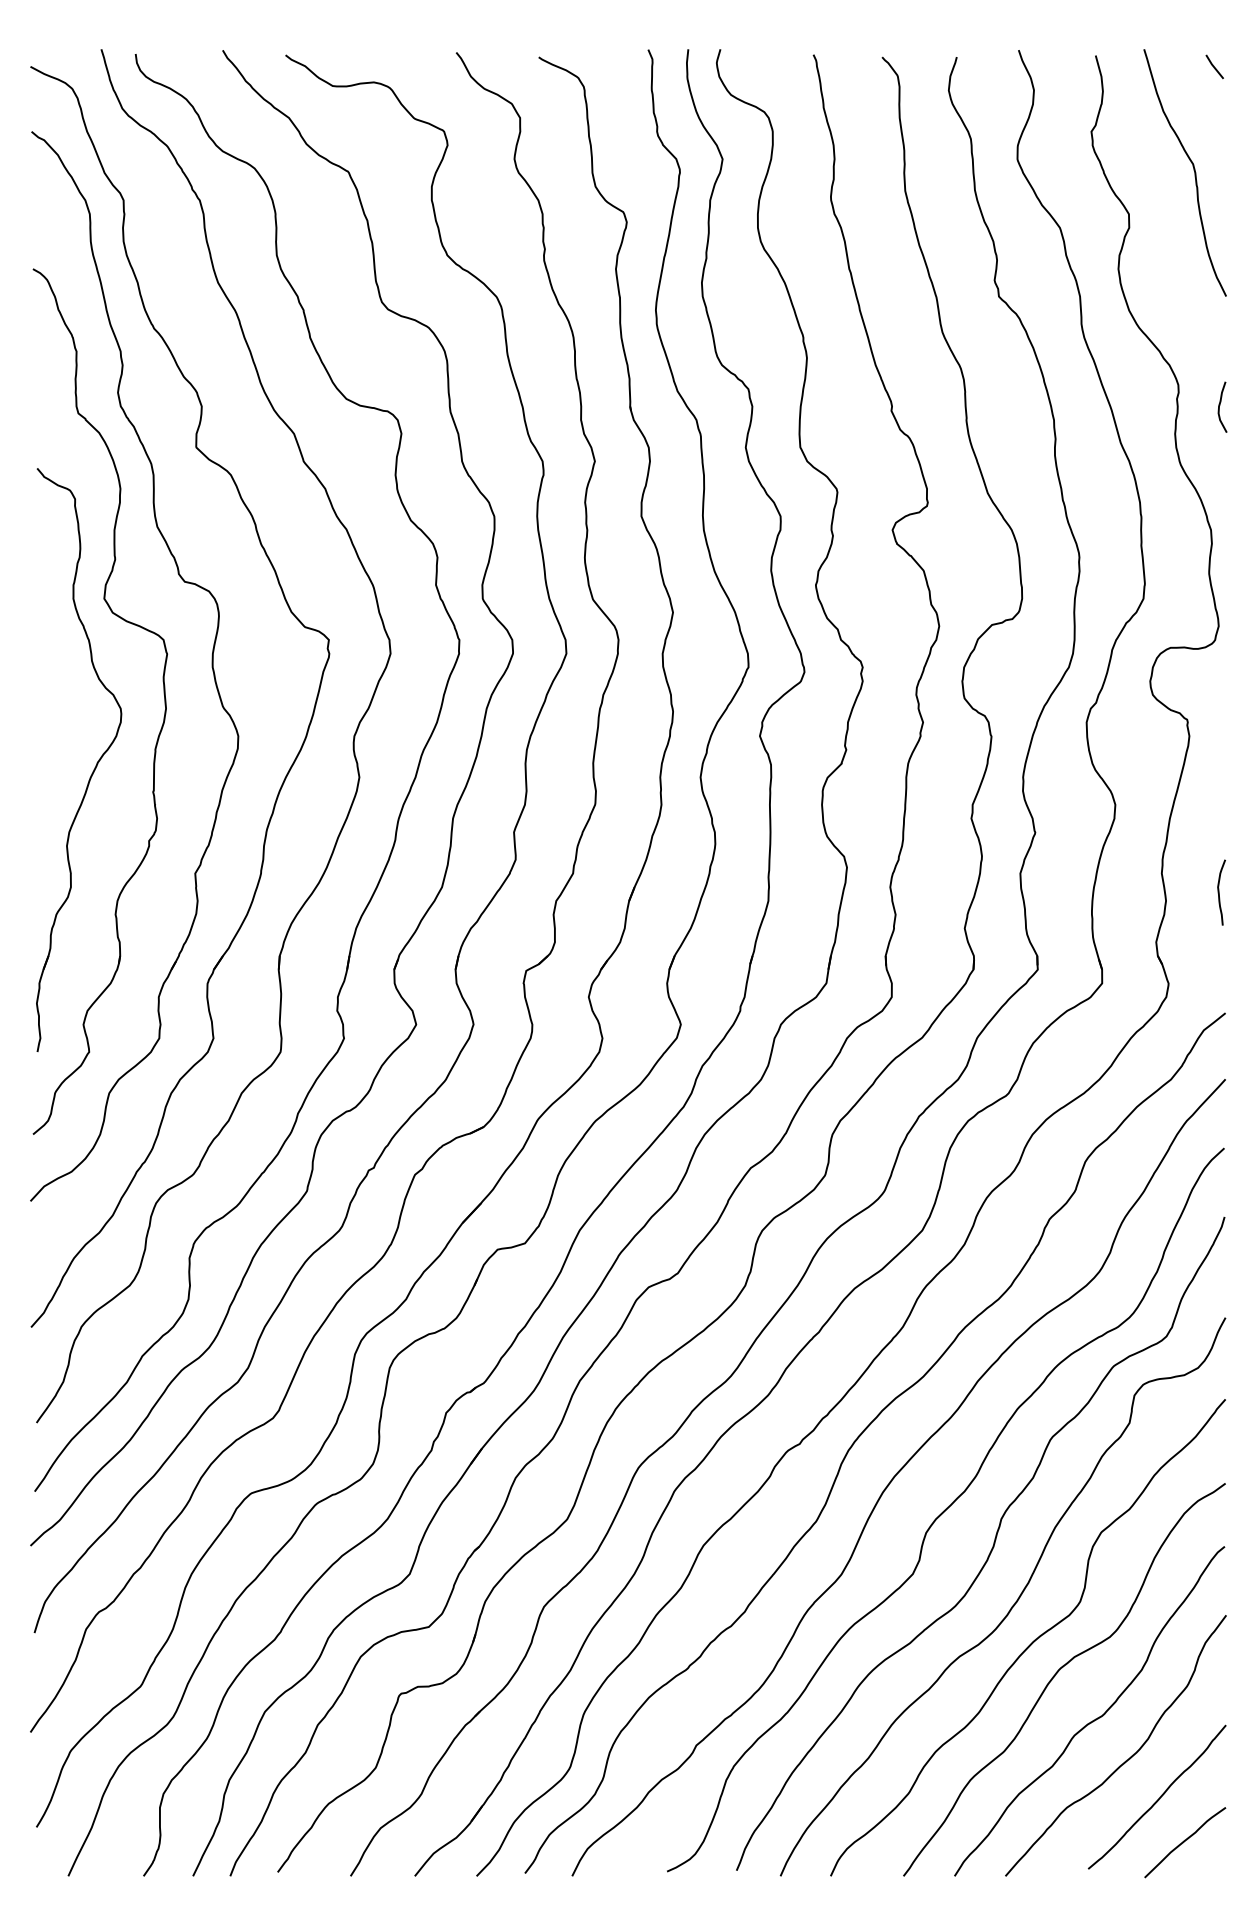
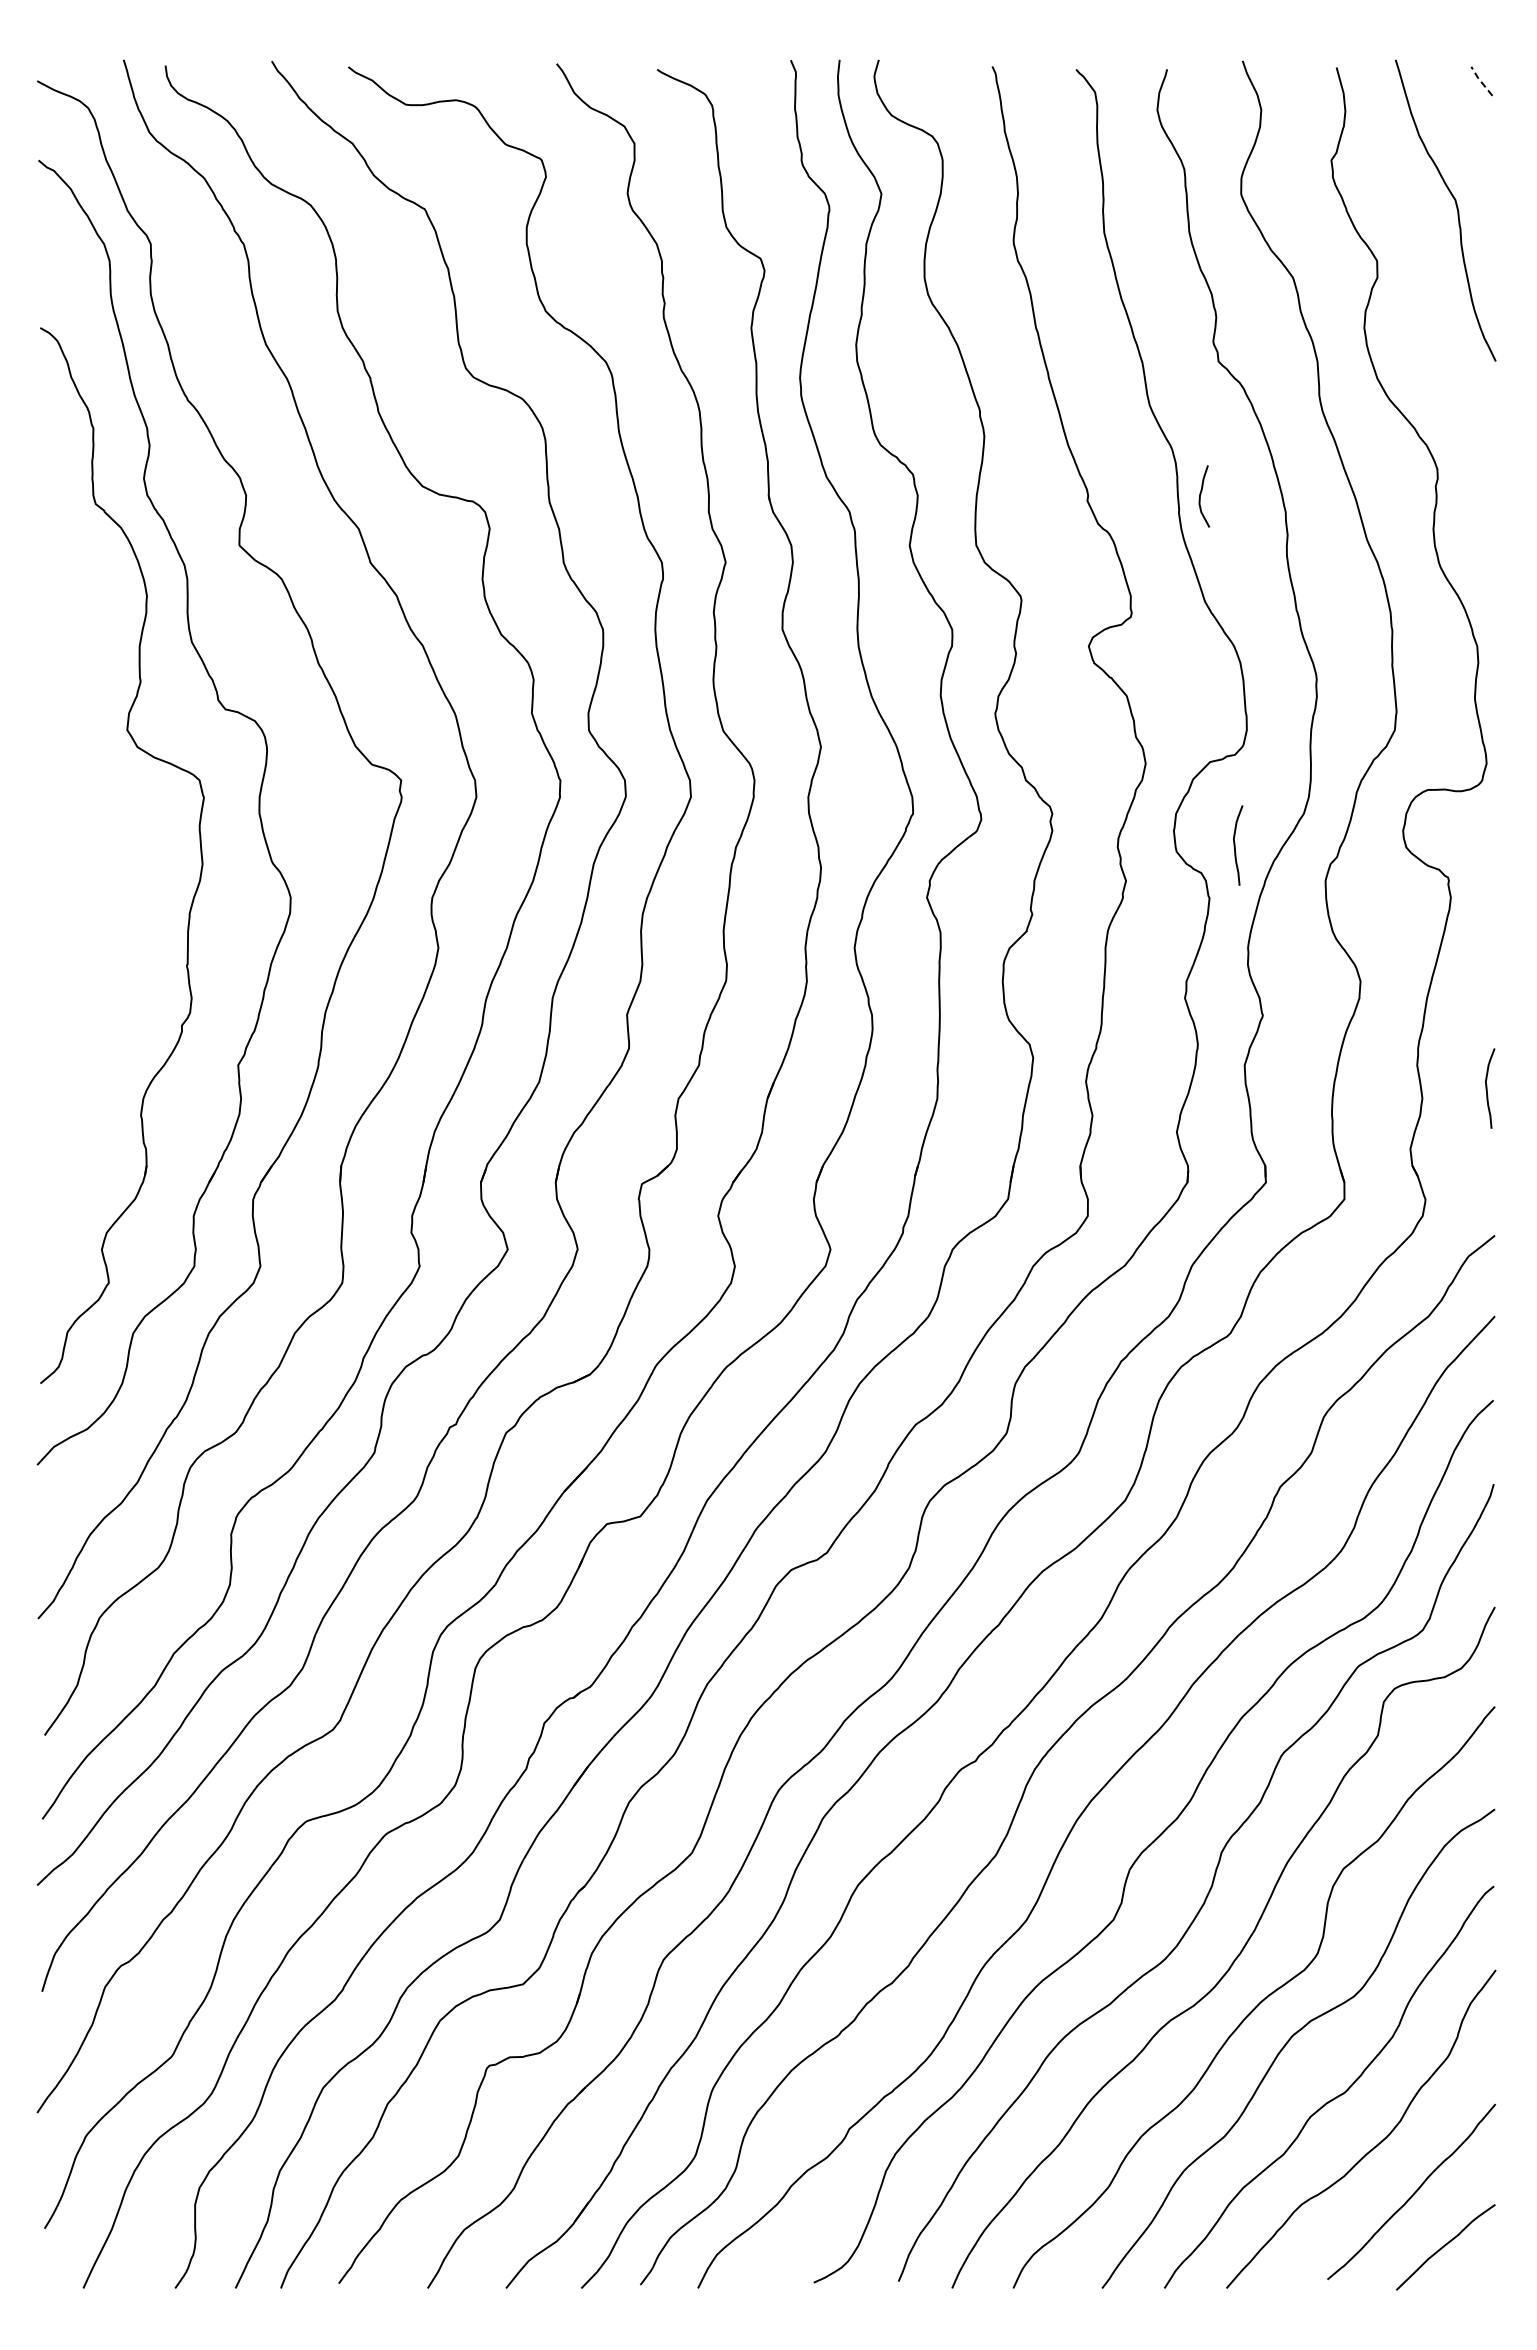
line: (1213, 67) -> (1480, 81), solid -> dashed
curve: (1220, 405) -> (1201, 494), moved
curve: (1012, 693) -> (1235, 845), added
part: (94, 767) -> (115, 936), removed

